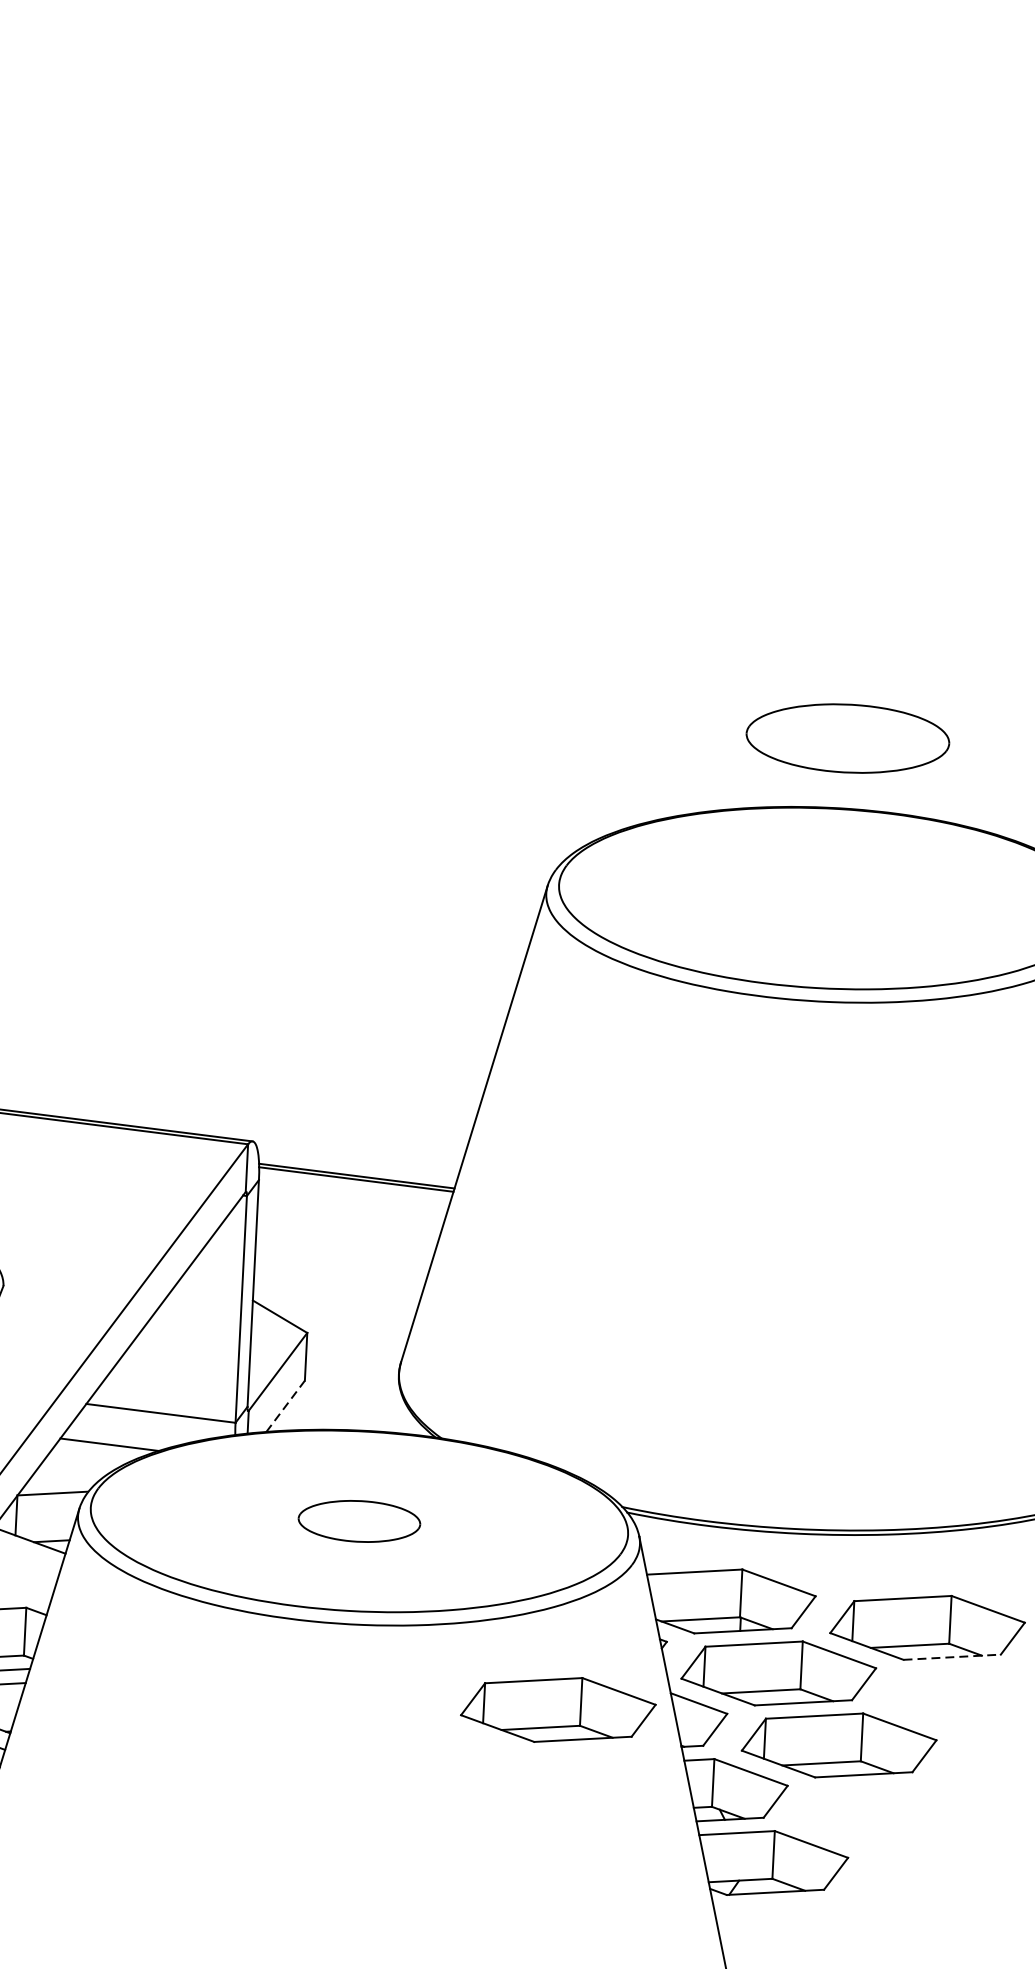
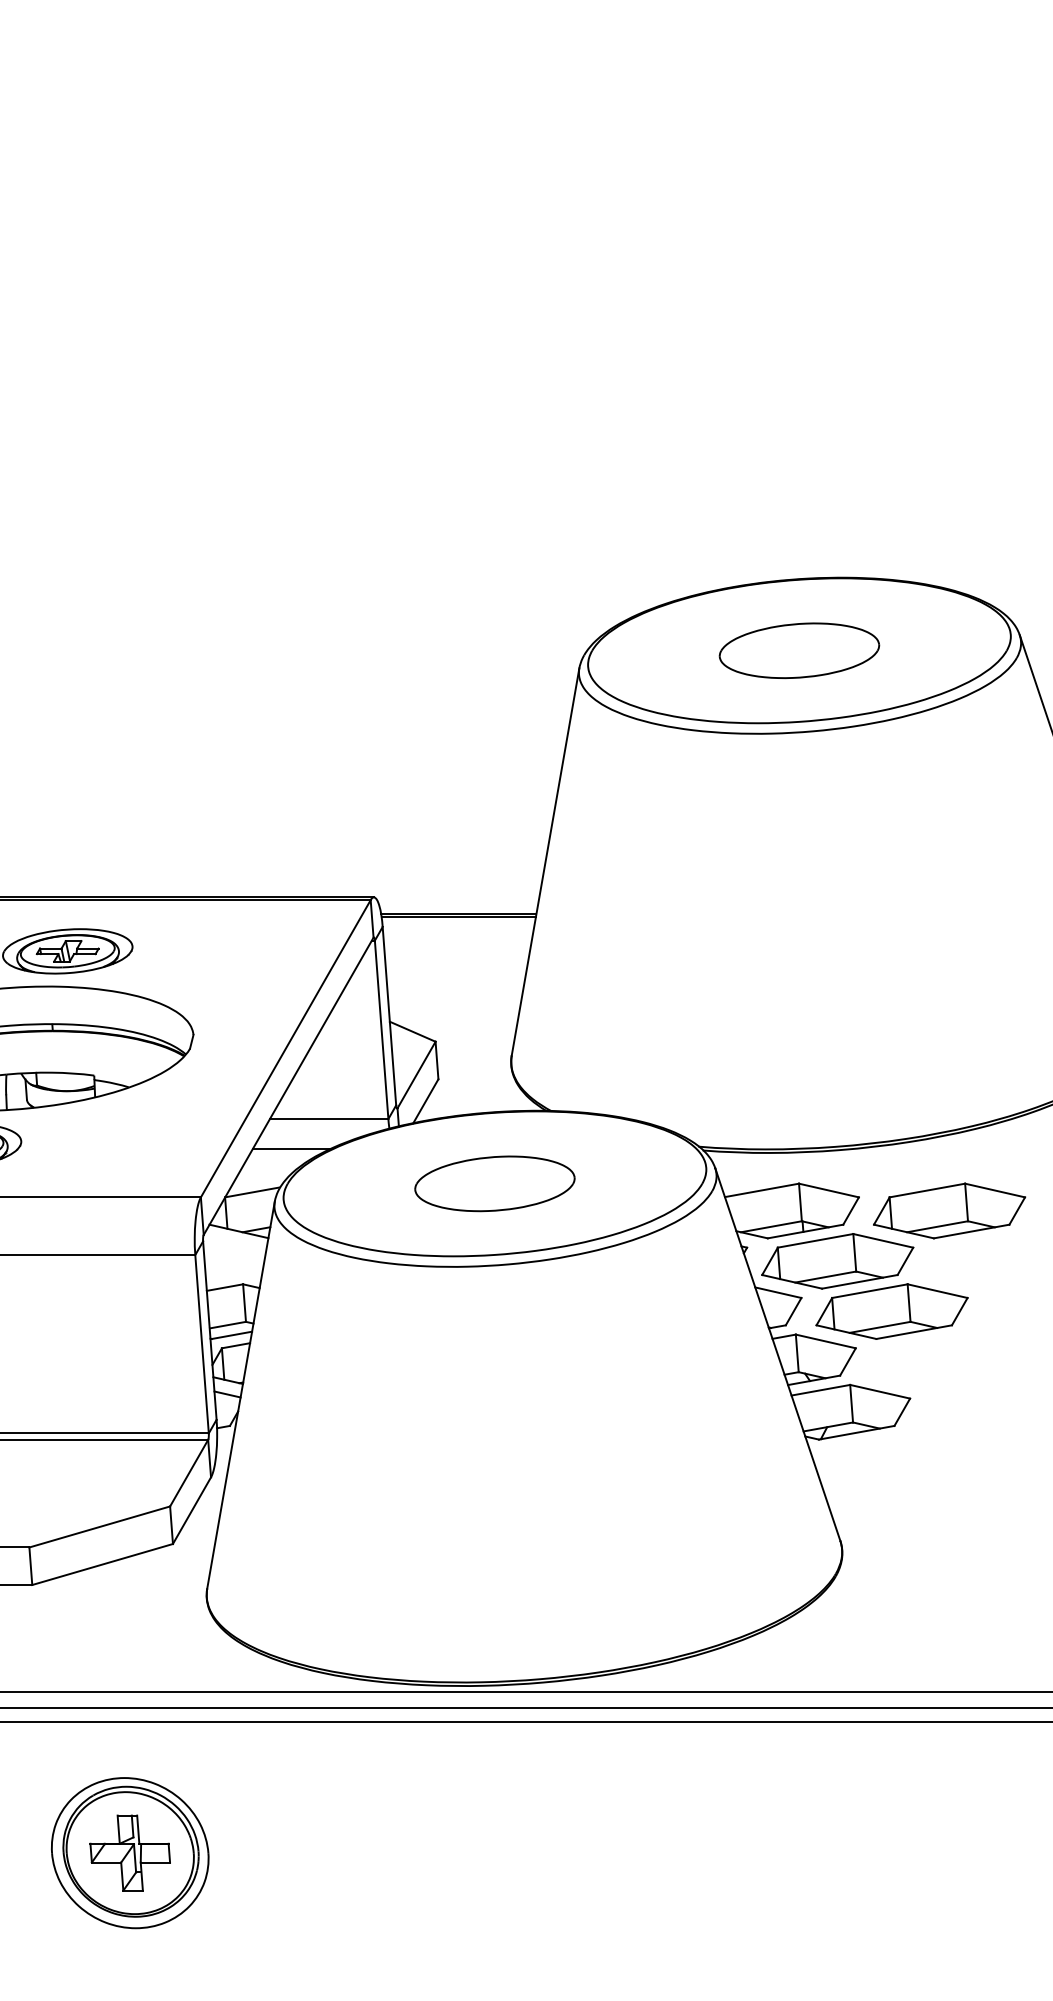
part: (848, 738) -> (799, 650), moved
line: (286, 1405) -> (426, 1100), dashed -> solid
part: (358, 1520) -> (494, 1183), size x1.67
line: (953, 1657) -> (972, 1231), dashed -> solid
part: (557, 1709) -> (668, 1311), removed

